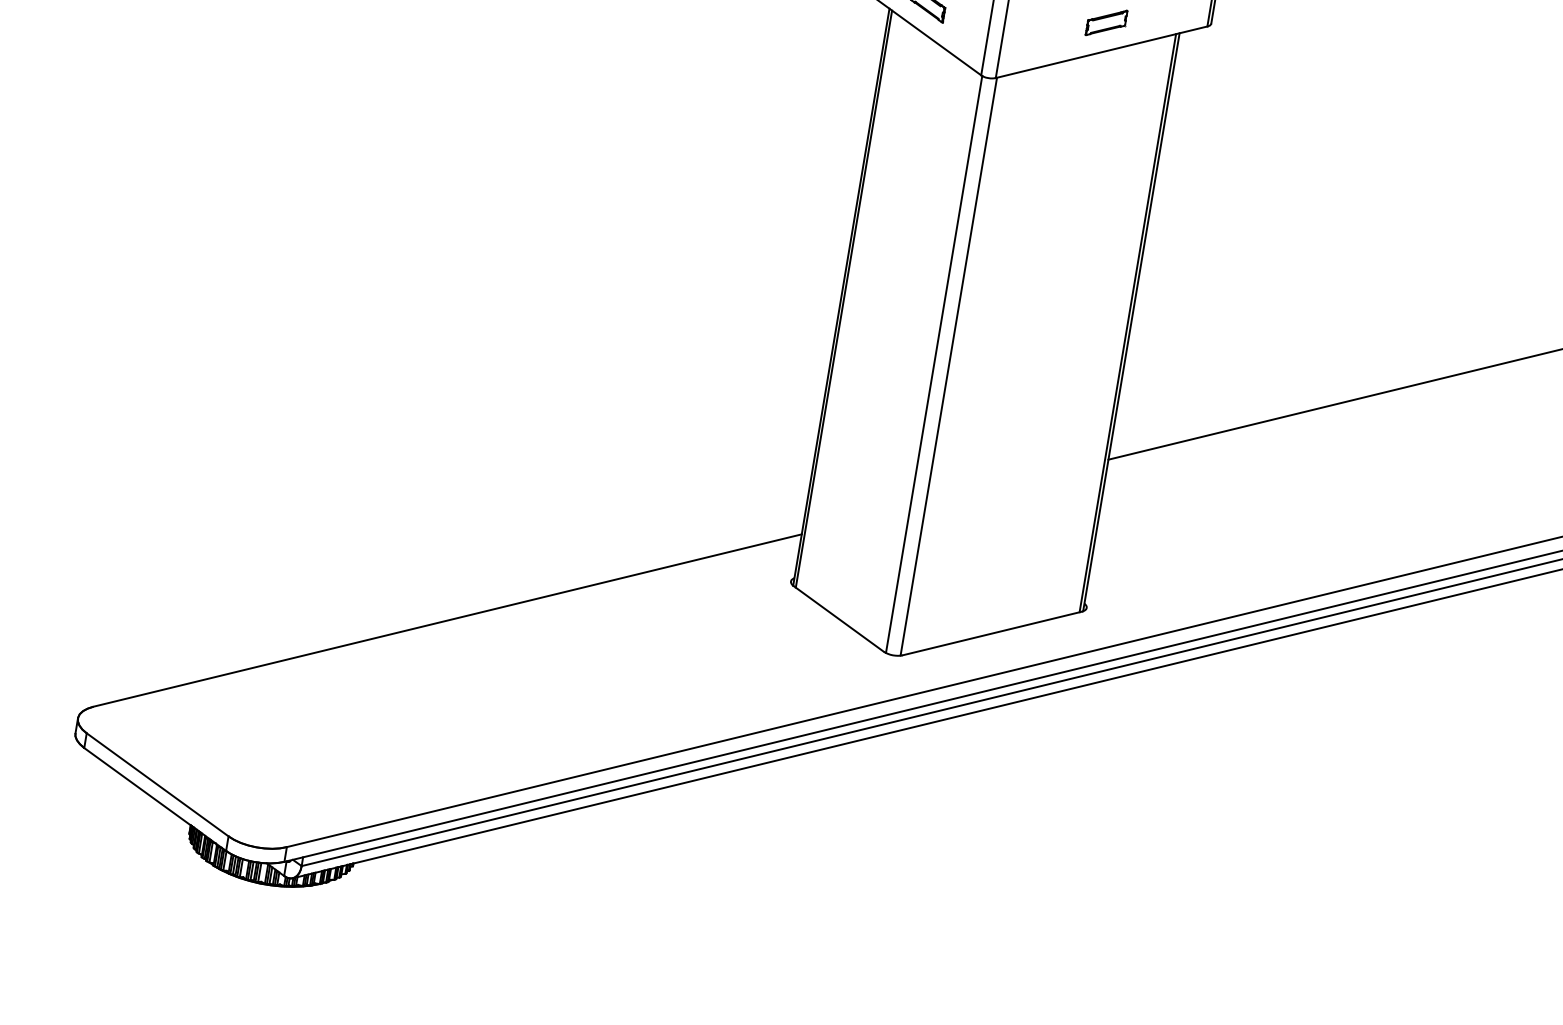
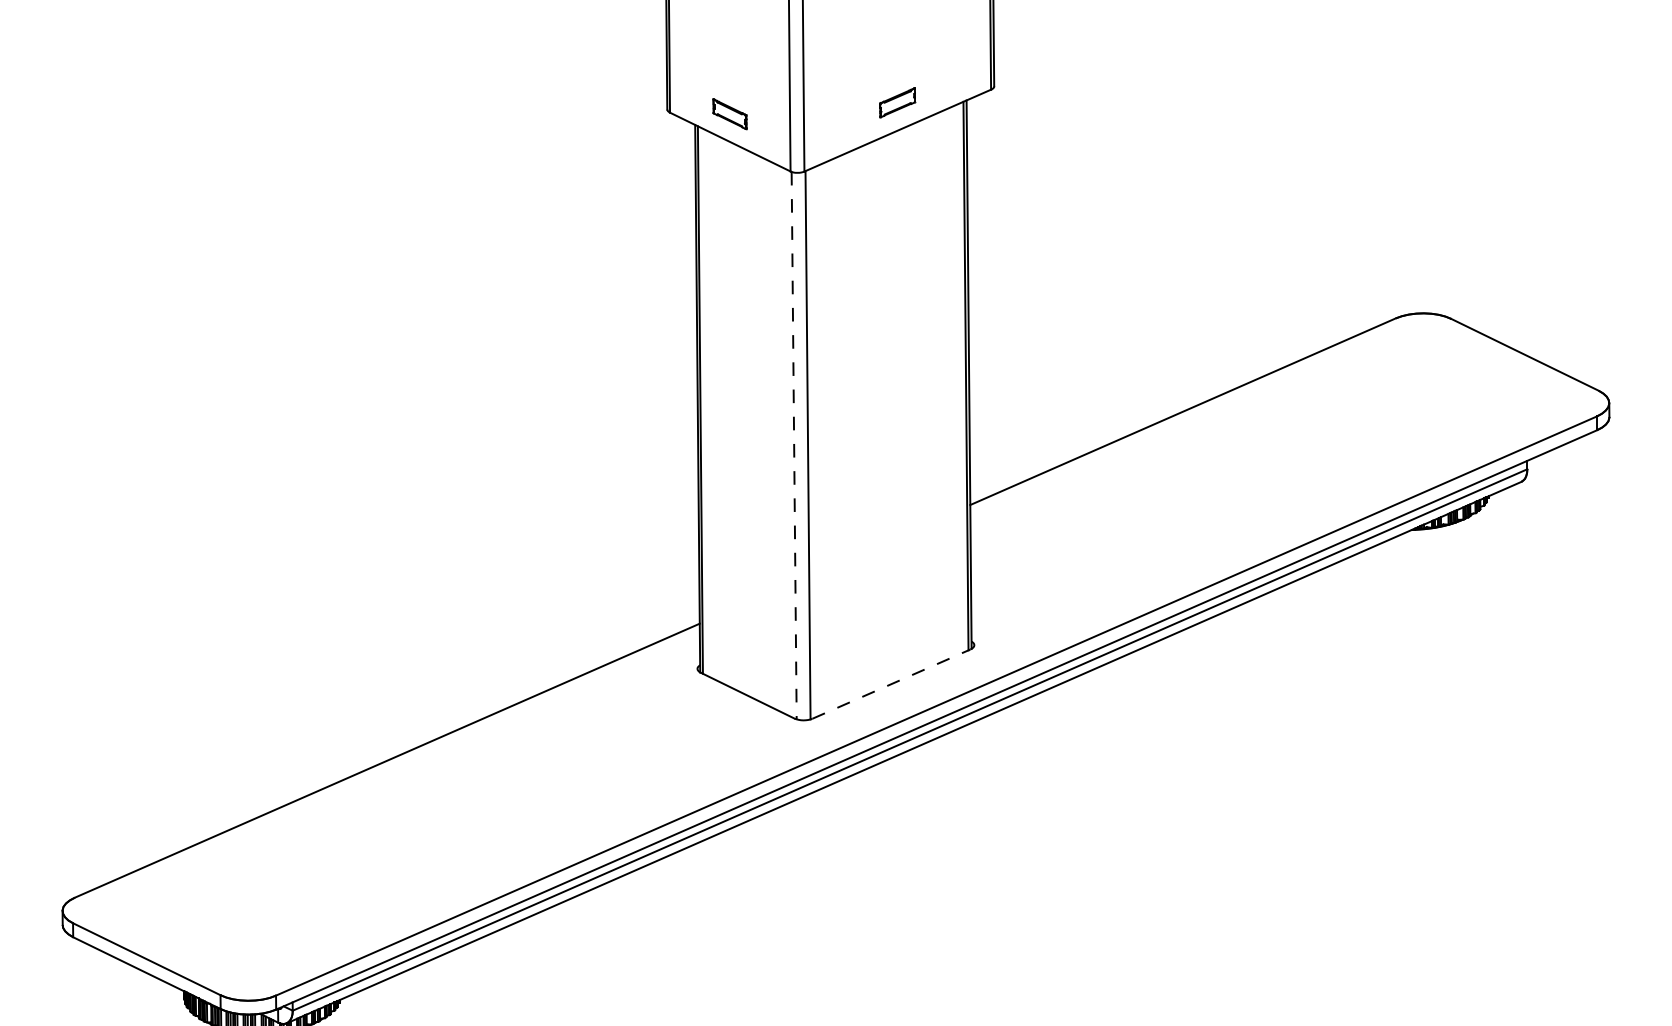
line: (934, 364) -> (794, 445), solid -> dashed
line: (992, 632) -> (891, 683), solid -> dashed

